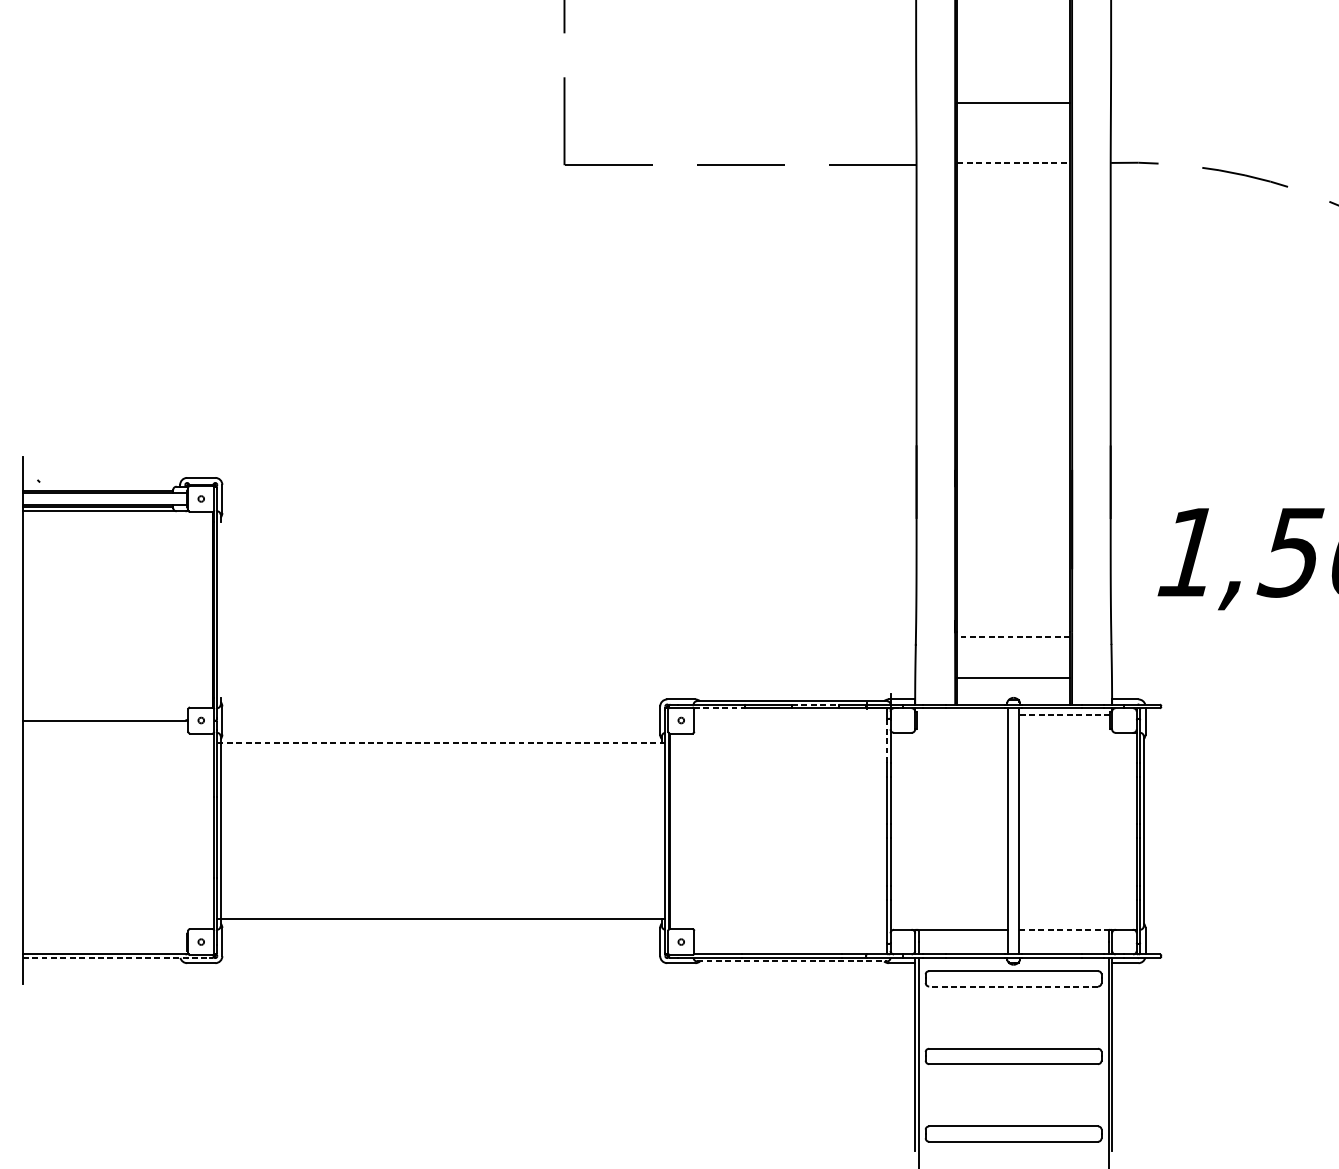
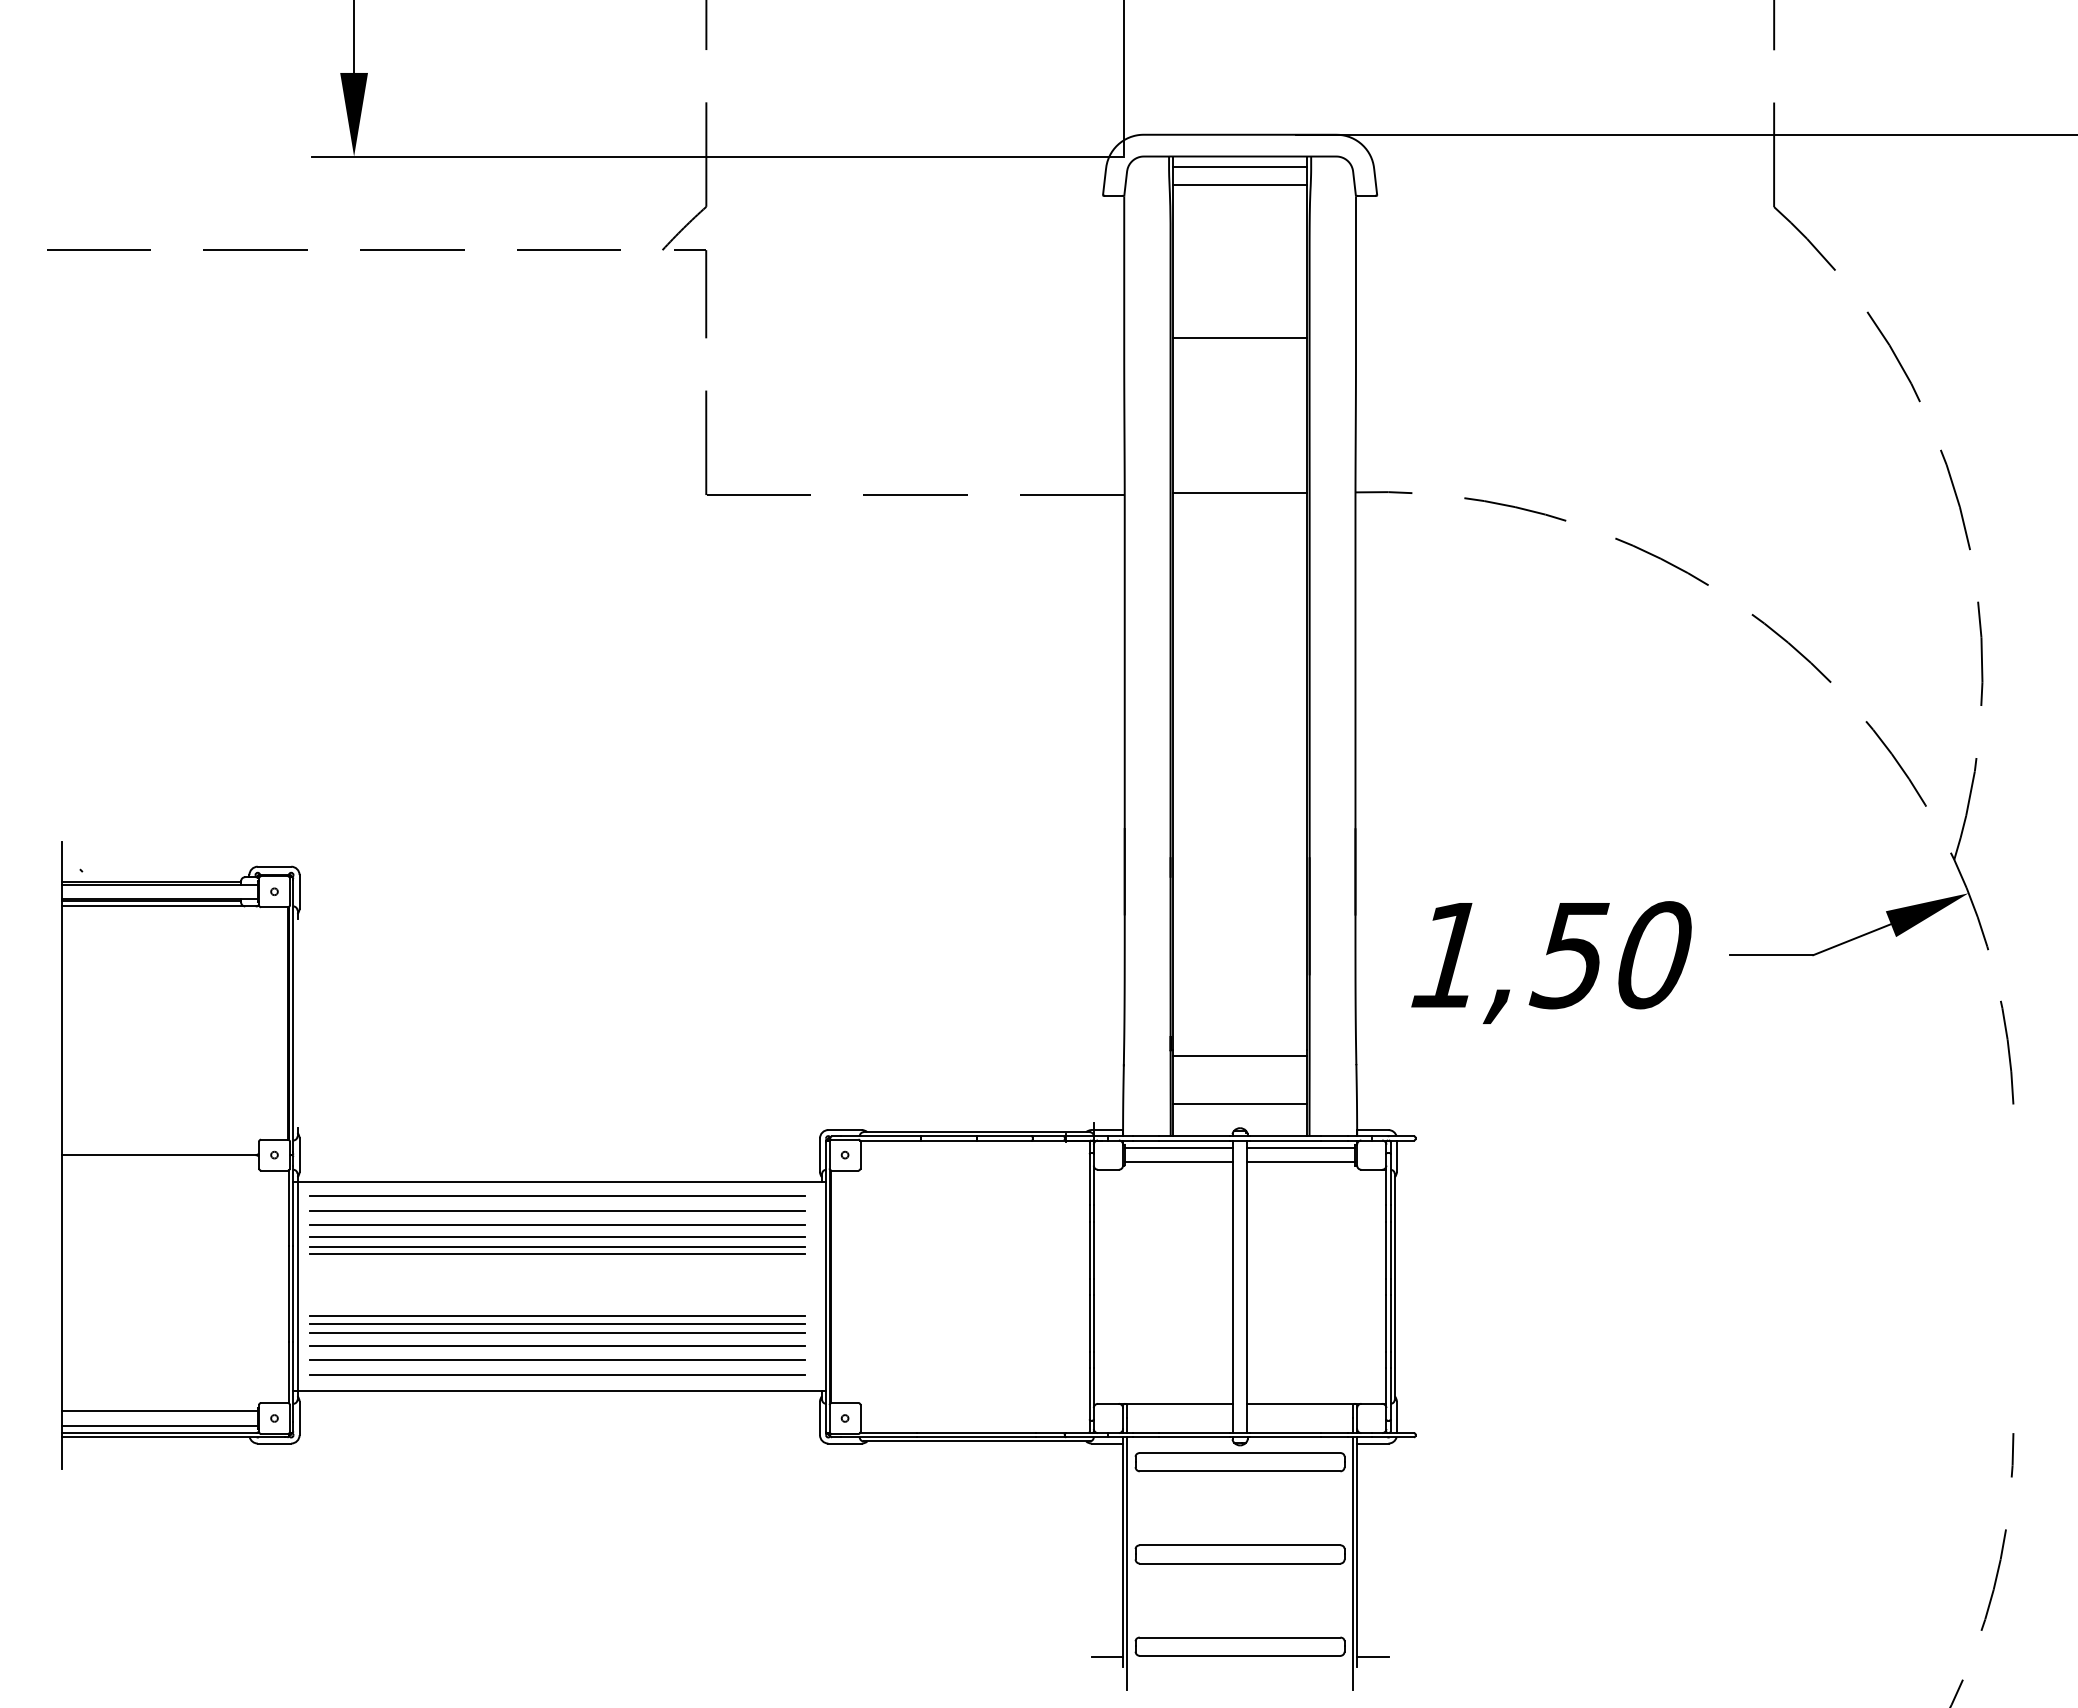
line: (1013, 102) -> (1239, 337), moved
line: (1013, 163) -> (1240, 492), dashed -> solid
line: (1013, 636) -> (1240, 1055), dashed -> solid
line: (815, 704) -> (1004, 1136), dashed -> solid
line: (719, 708) -> (890, 1140), dashed -> solid
line: (961, 714) -> (1178, 1148), added
line: (1064, 714) -> (1300, 1148), dashed -> solid
line: (961, 726) -> (1178, 1162), added
line: (1065, 726) -> (1301, 1162), added
line: (886, 741) -> (1089, 1179), dashed -> solid
line: (441, 743) -> (559, 1182), dashed -> solid
line: (439, 755) -> (557, 1196), added
line: (439, 767) -> (557, 1210), added
line: (439, 779) -> (557, 1225), added
line: (439, 789) -> (557, 1237), added
line: (439, 797) -> (557, 1246), added
line: (439, 804) -> (557, 1254), added
line: (439, 856) -> (557, 1316), added
line: (439, 862) -> (557, 1323), added
line: (439, 870) -> (557, 1333), added
line: (439, 880) -> (557, 1345), added
line: (439, 893) -> (557, 1360), added
line: (439, 905) -> (557, 1374), added
line: (1064, 929) -> (1300, 1403), dashed -> solid
line: (104, 936) -> (159, 1411), added
line: (104, 947) -> (159, 1425), added
line: (117, 958) -> (174, 1437), dashed -> solid
line: (791, 961) -> (976, 1441), dashed -> solid
line: (1013, 986) -> (1239, 1471), dashed -> solid
line: (902, 1142) -> (1107, 1656), added
line: (1125, 1142) -> (1372, 1656), added

